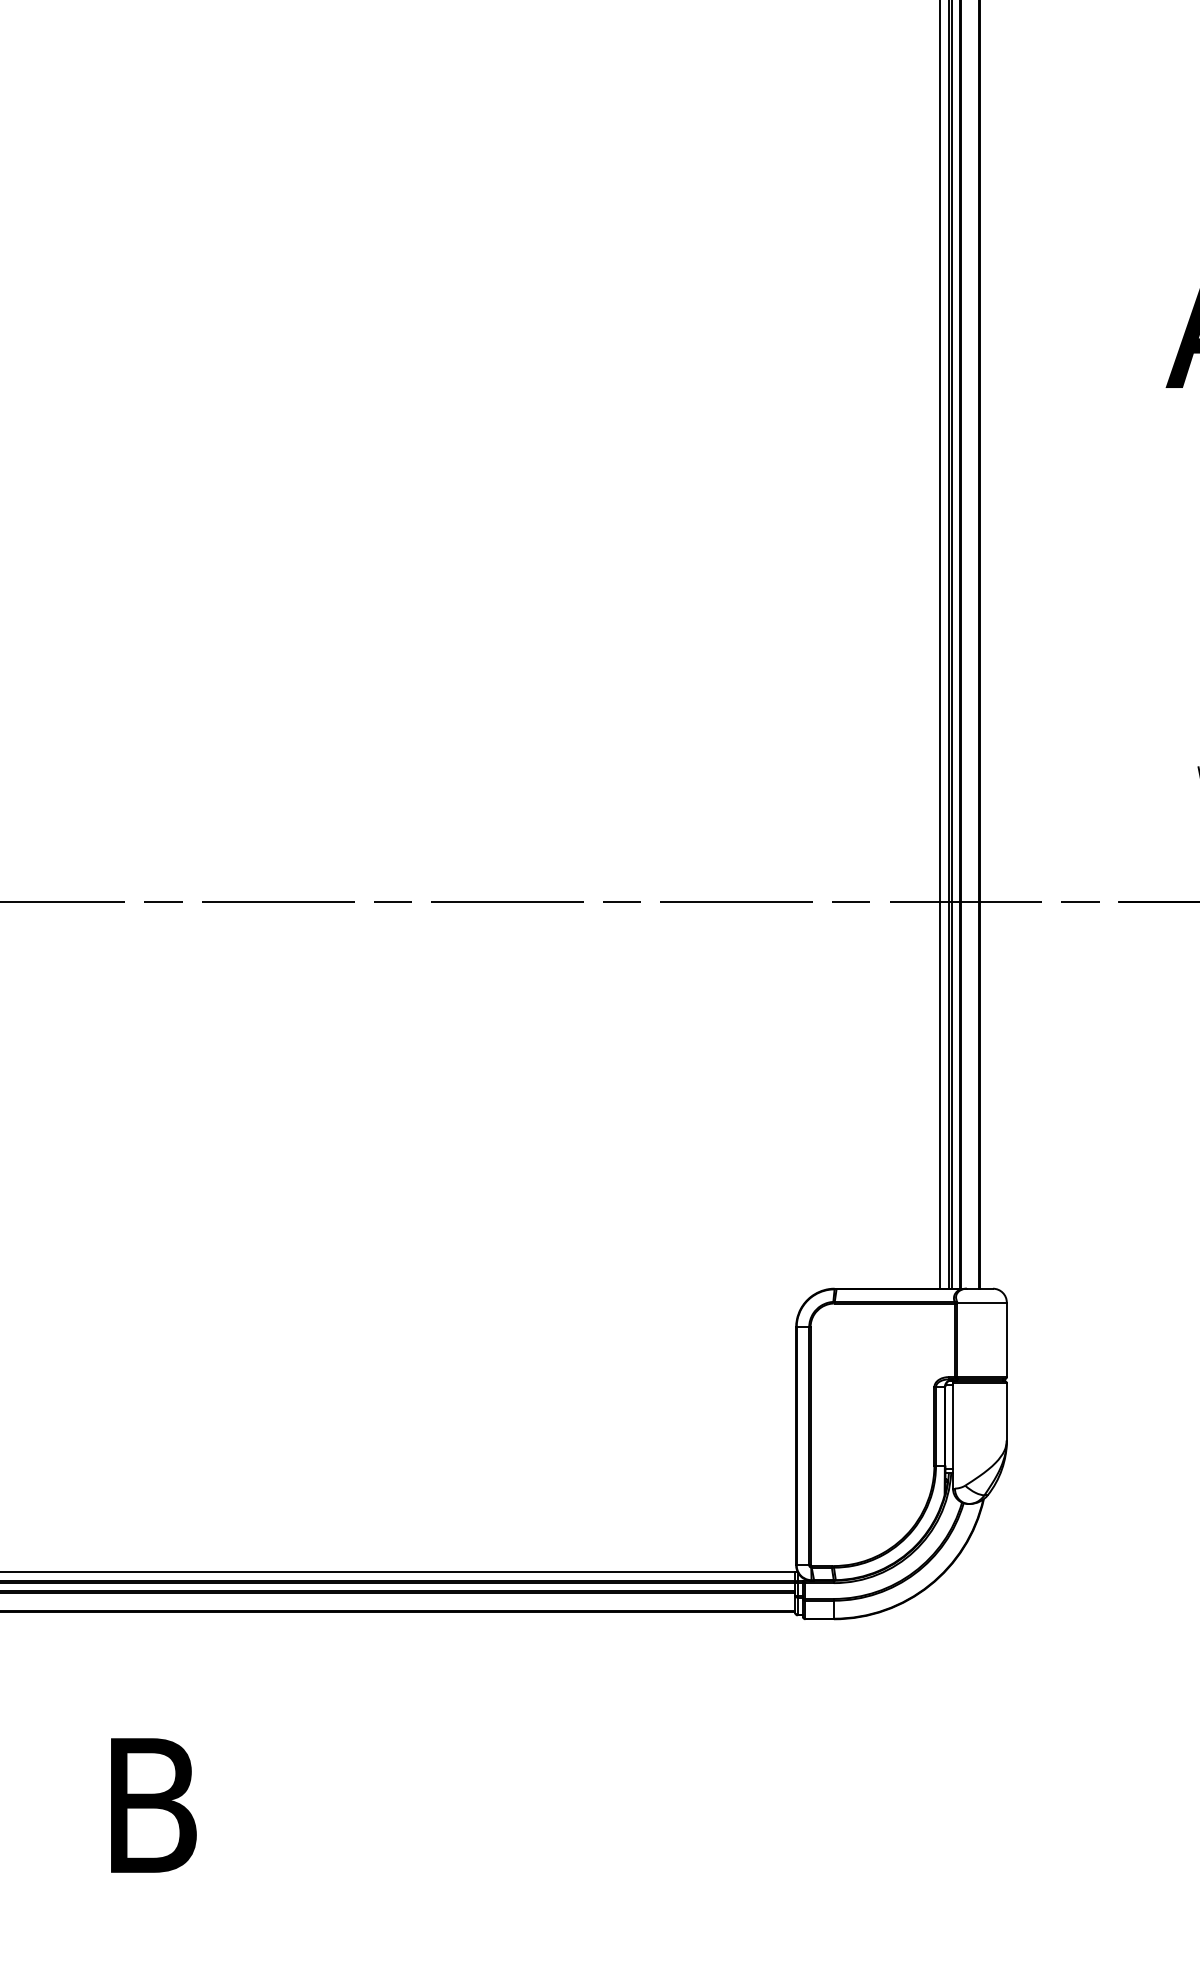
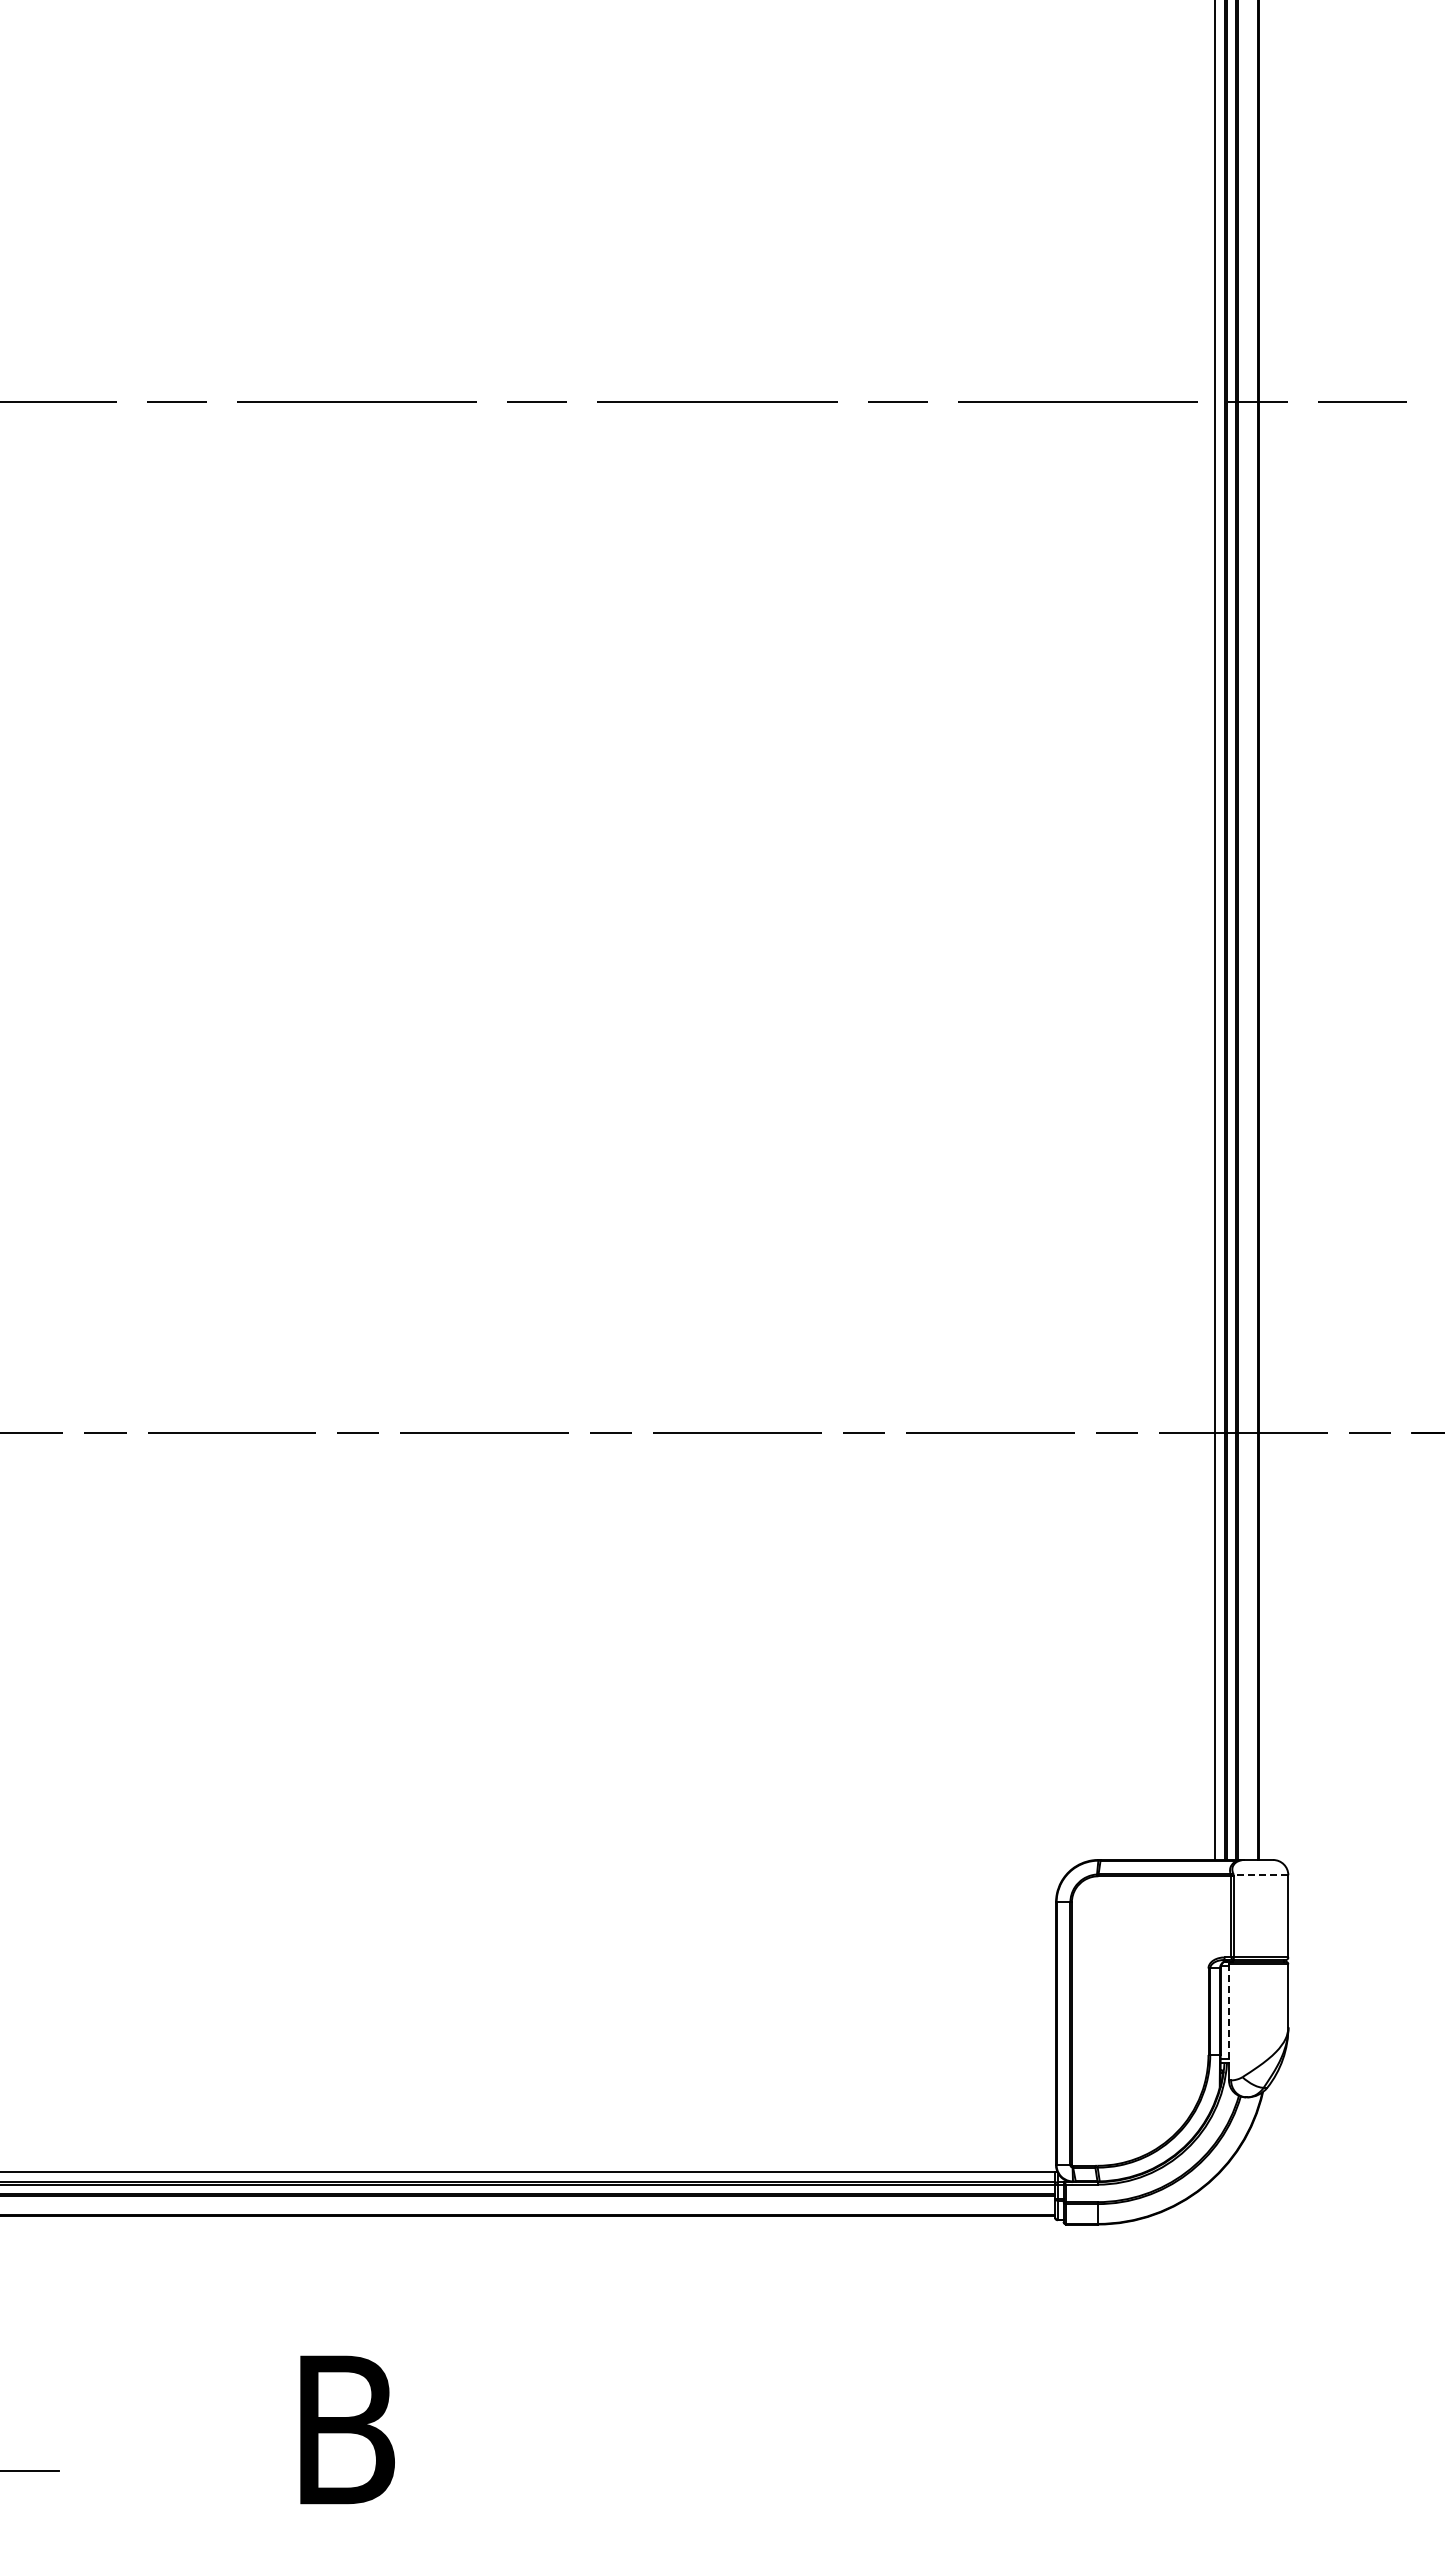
line: (981, 1302) -> (1260, 1875), solid -> dashed
line: (952, 1427) -> (1228, 2013), solid -> dashed

